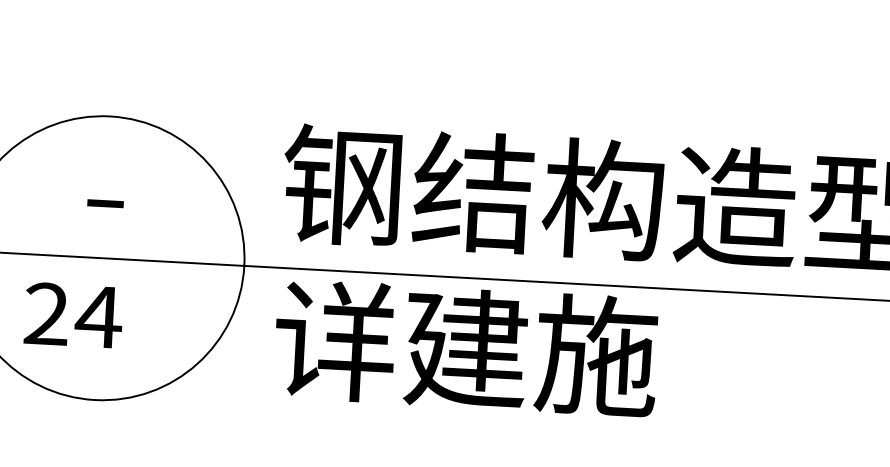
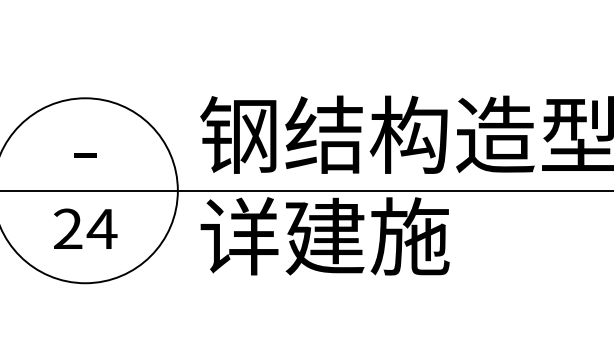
text: (73, 314) -> (85, 228), moved

